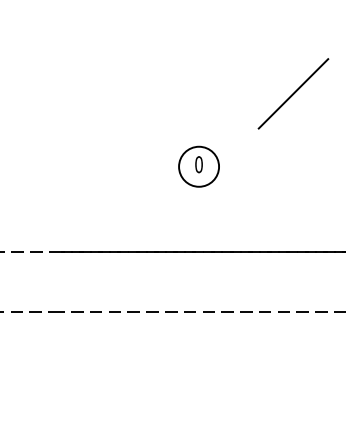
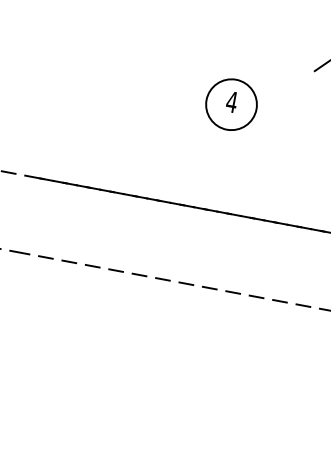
text: (199, 164) -> (232, 101), 0 -> 4

